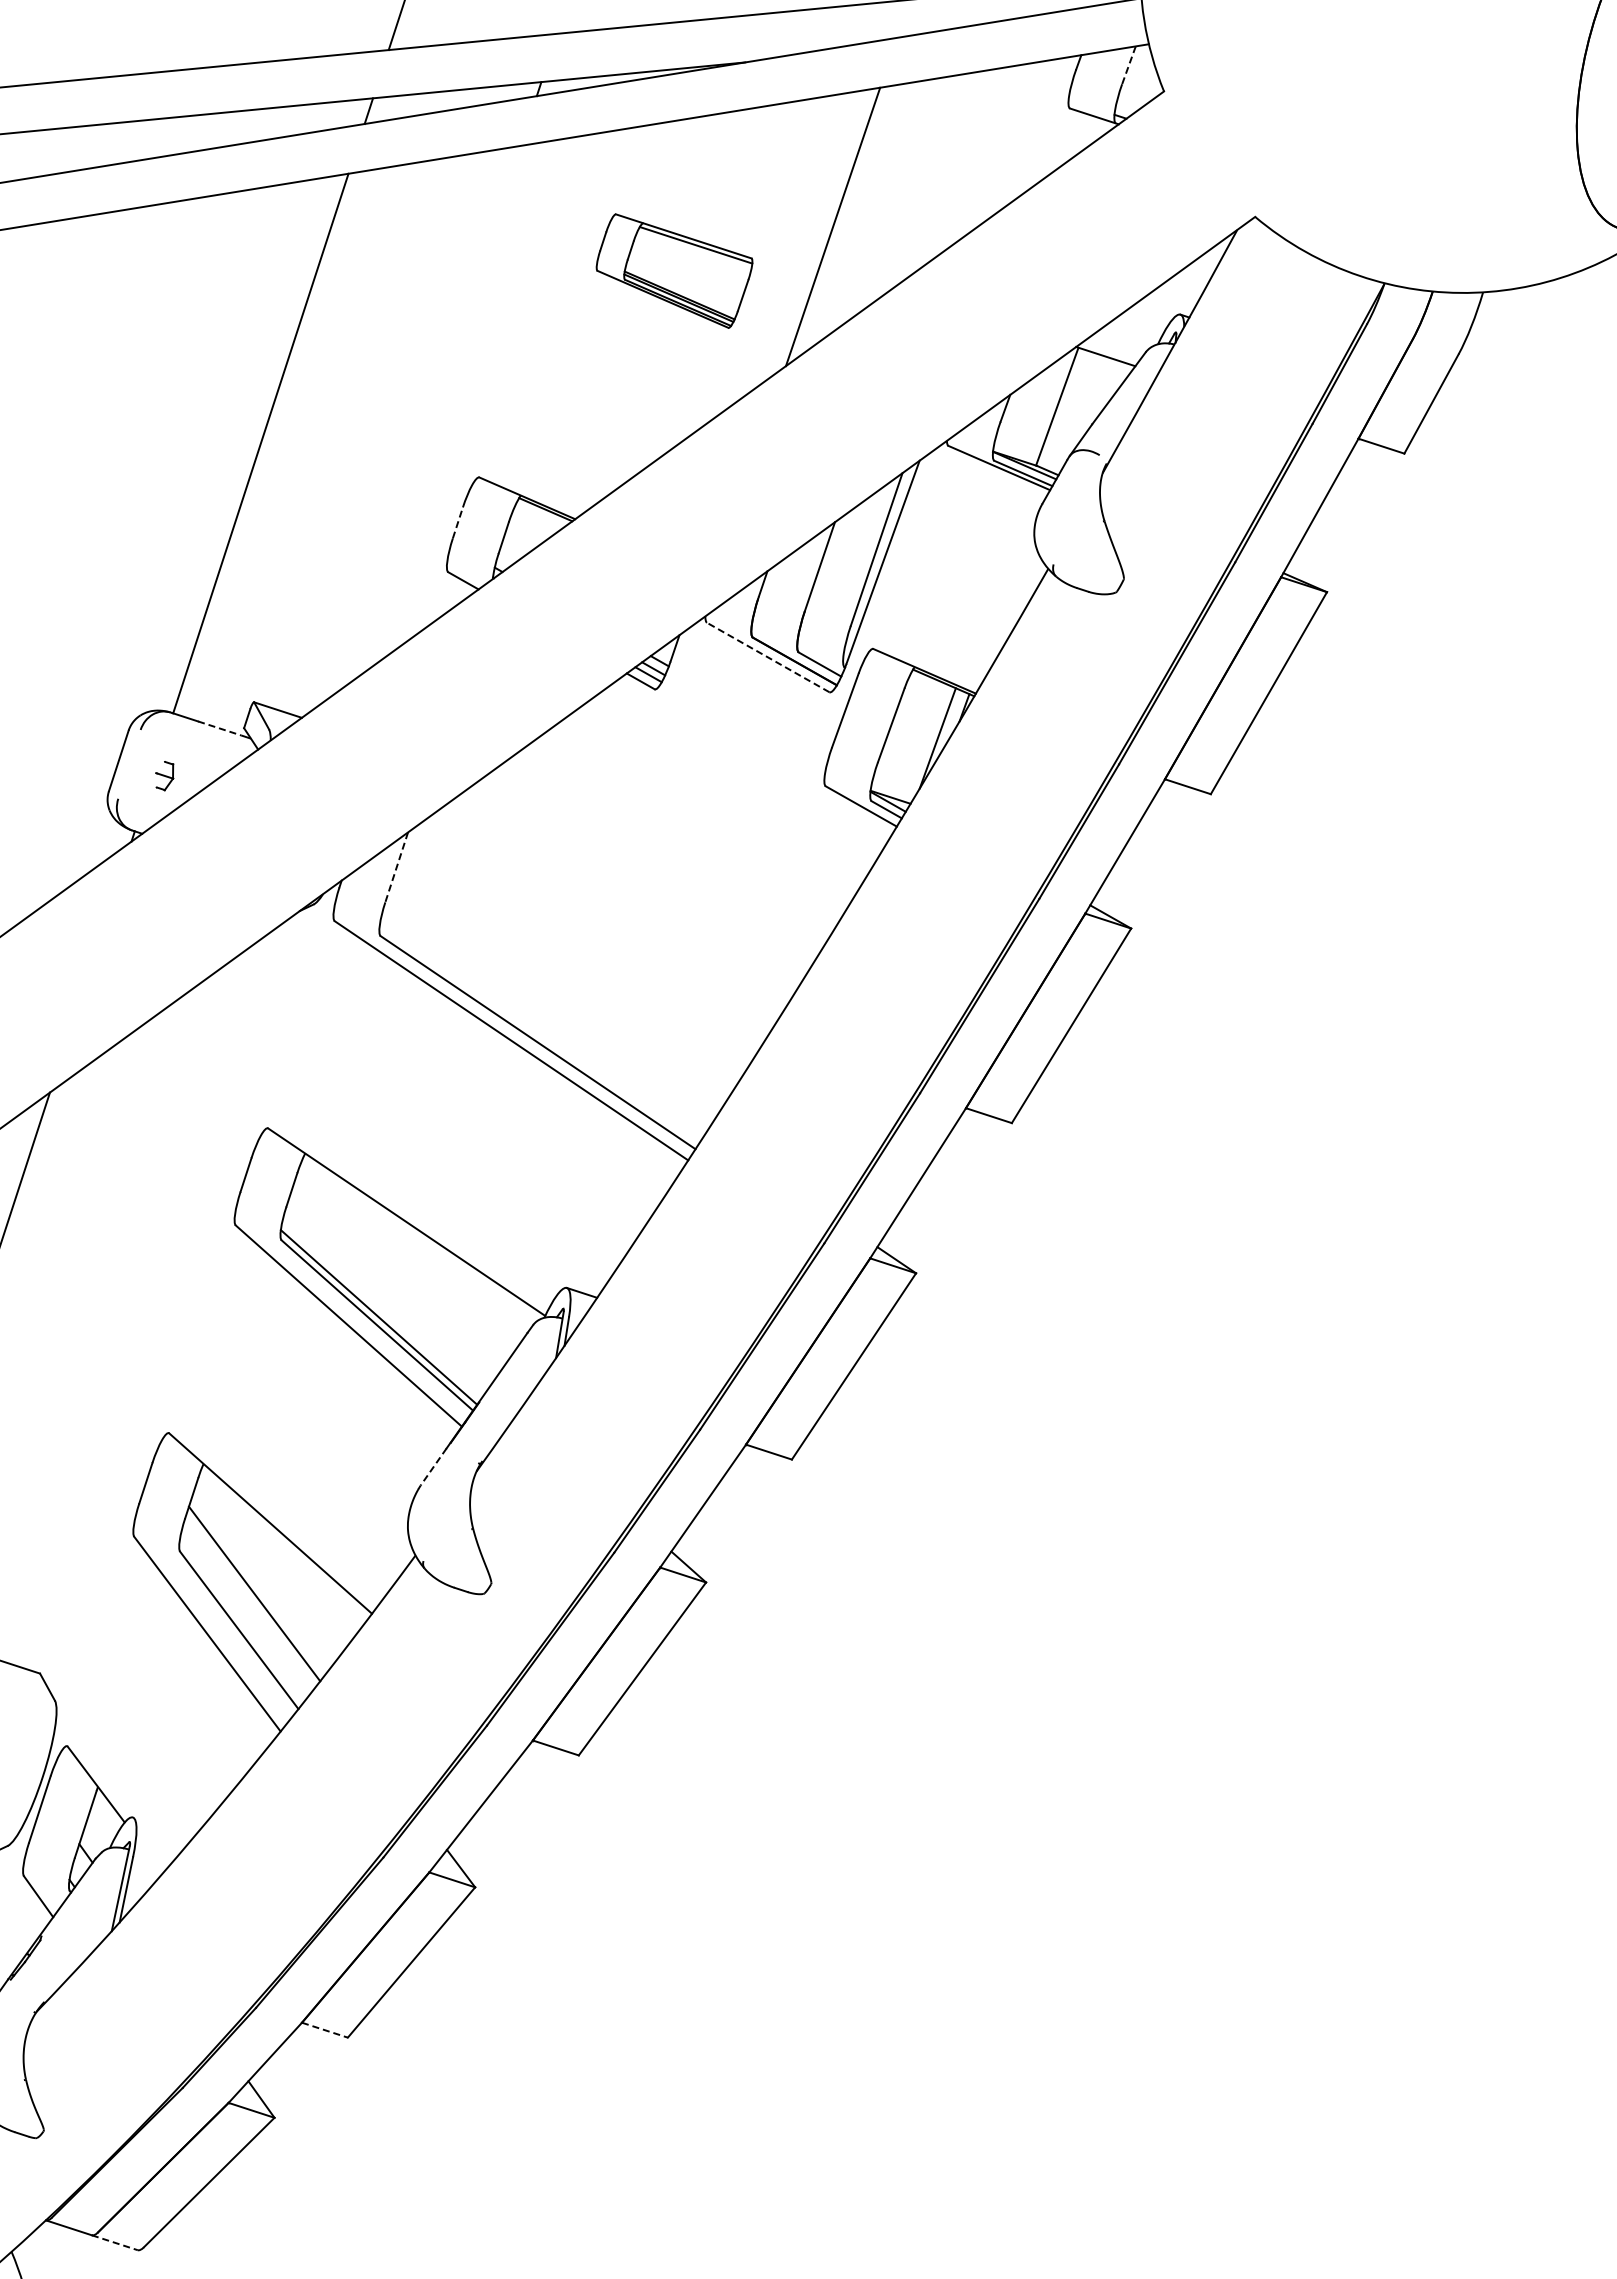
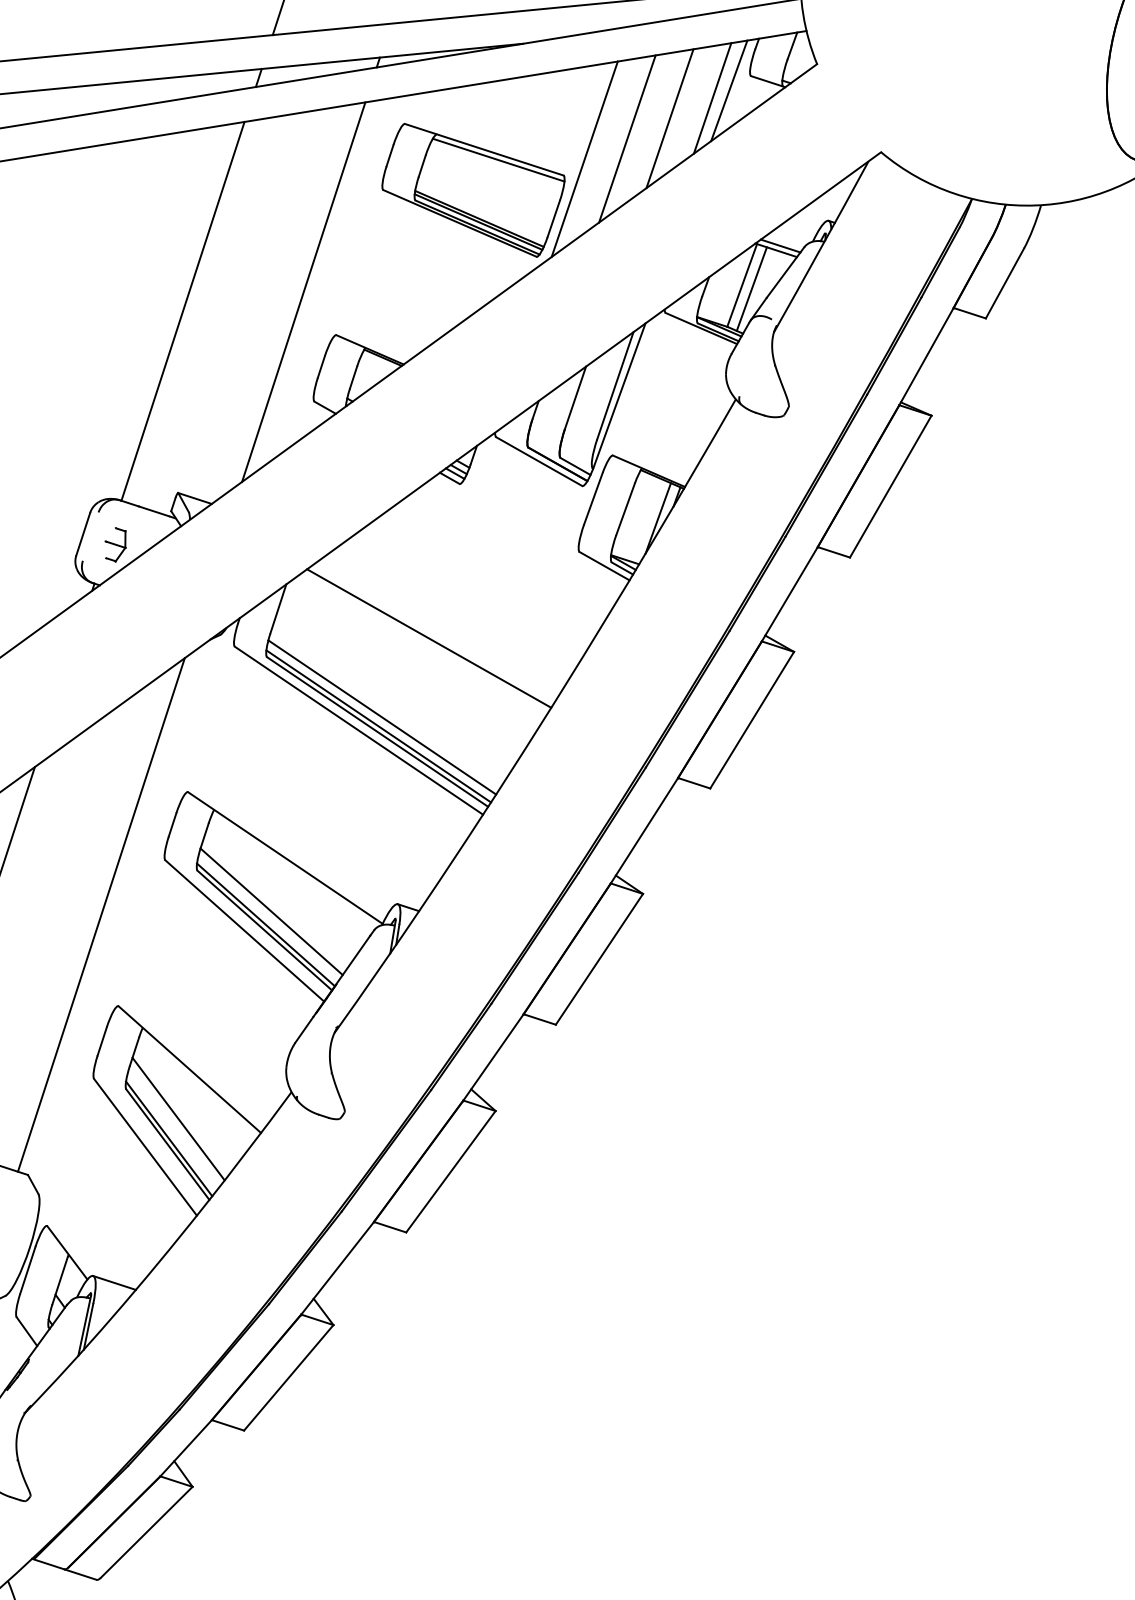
line: (1128, 65) -> (792, 45), dashed -> solid
line: (1038, 129) -> (728, 90), added
line: (1014, 139) -> (712, 97), added
line: (954, 169) -> (670, 118), added
line: (893, 198) -> (627, 139), added
part: (674, 270) -> (473, 189), size x1.67
line: (1111, 350) -> (780, 246), added
line: (1070, 411) -> (751, 288), added
line: (432, 415) -> (303, 291), added
line: (458, 522) -> (321, 366), dashed -> solid
line: (767, 657) -> (538, 461), dashed -> solid
line: (219, 728) -> (153, 511), dashed -> solid
part: (164, 775) -> (115, 544), size x1.67
line: (396, 867) -> (278, 609), dashed -> solid
line: (611, 909) -> (429, 638), added
line: (544, 1021) -> (382, 717), added
line: (539, 1034) -> (378, 726), added
line: (386, 1298) -> (271, 911), added
line: (144, 1302) -> (101, 914), added
line: (433, 1466) -> (304, 1029), dashed -> solid
line: (240, 1621) -> (168, 1138), added
line: (162, 1827) -> (113, 1283), added
line: (325, 2030) -> (228, 1425), dashed -> solid
line: (115, 2242) -> (80, 1574), dashed -> solid

